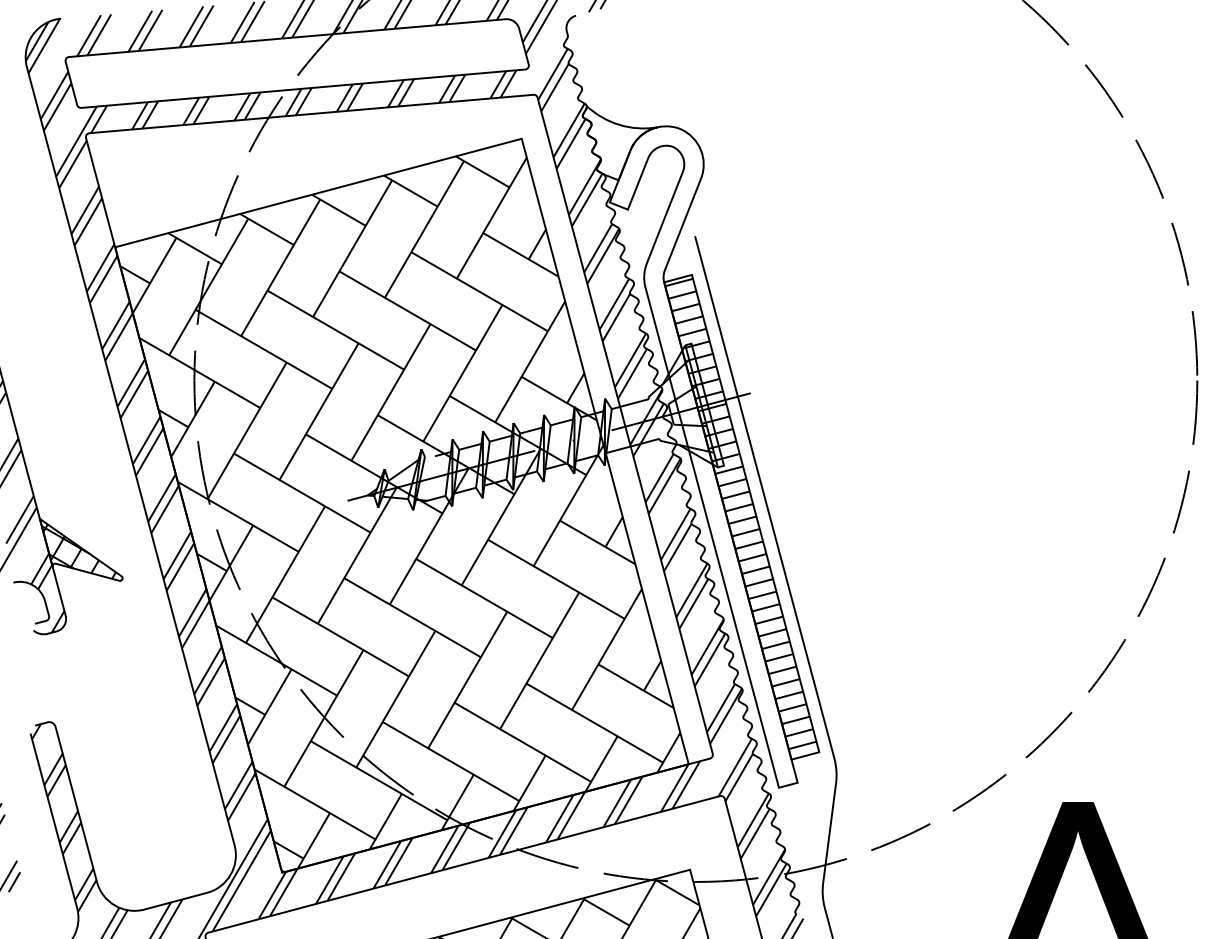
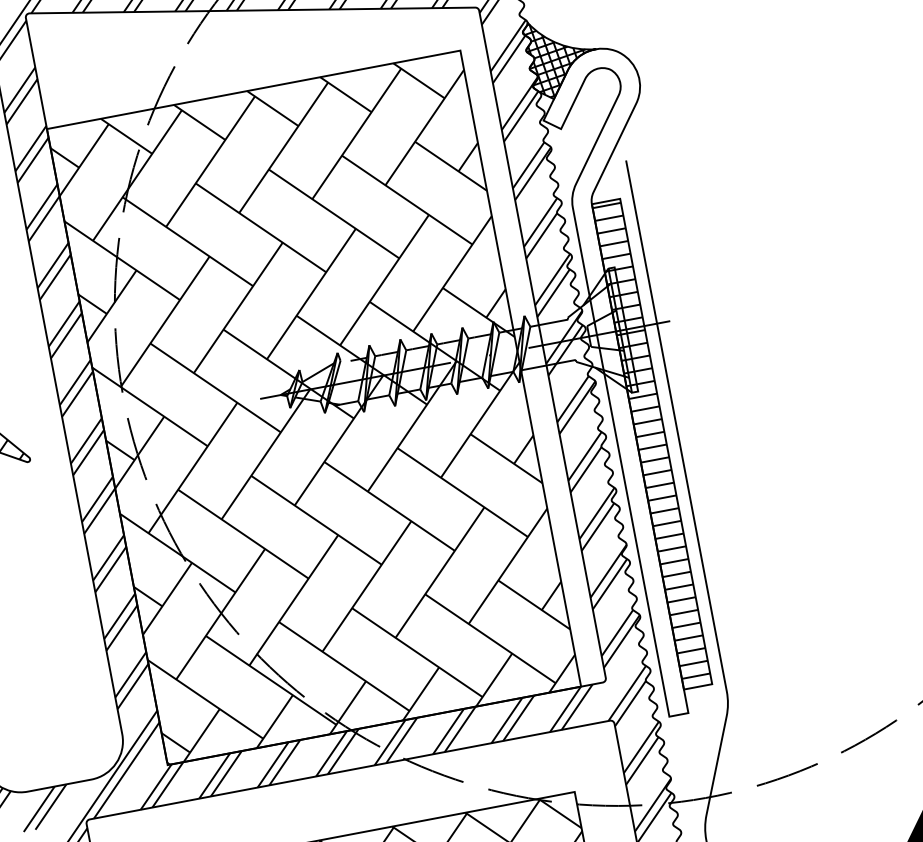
hatch: (617, 142) -> (555, 61), added

